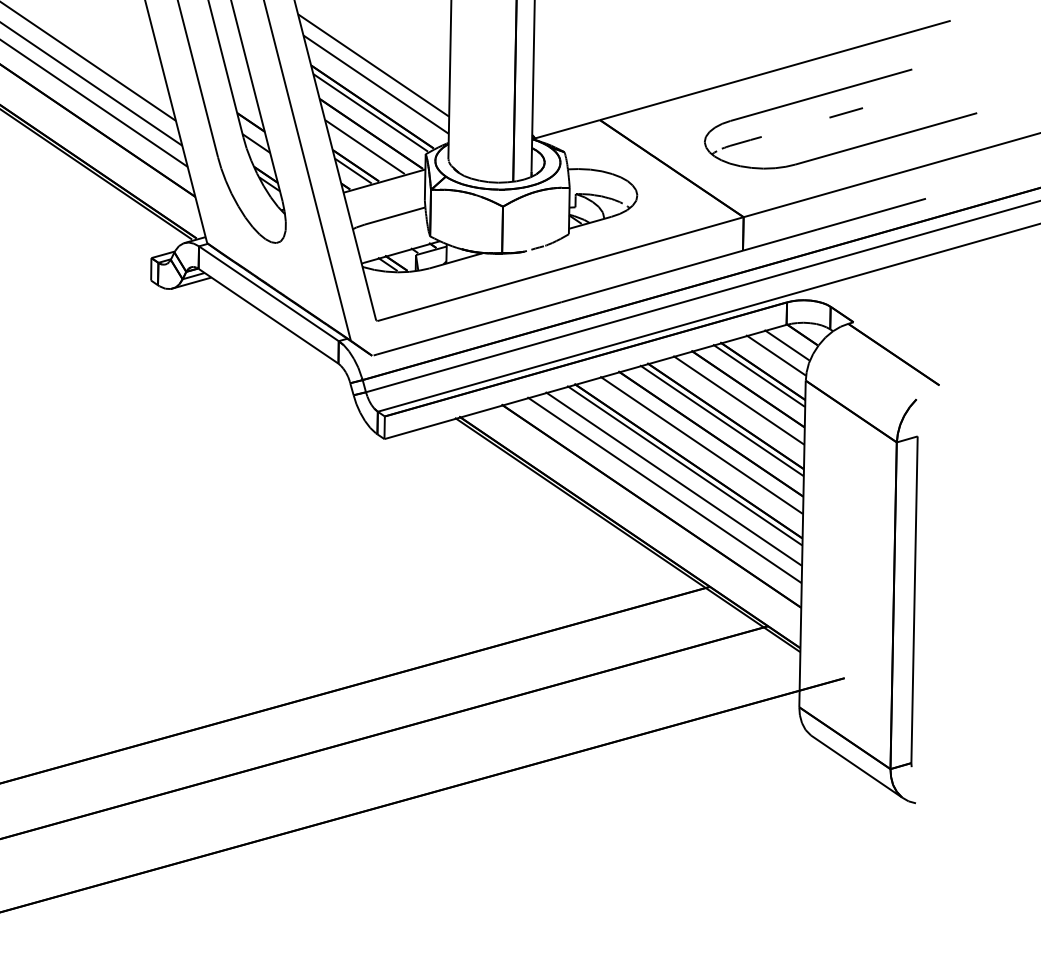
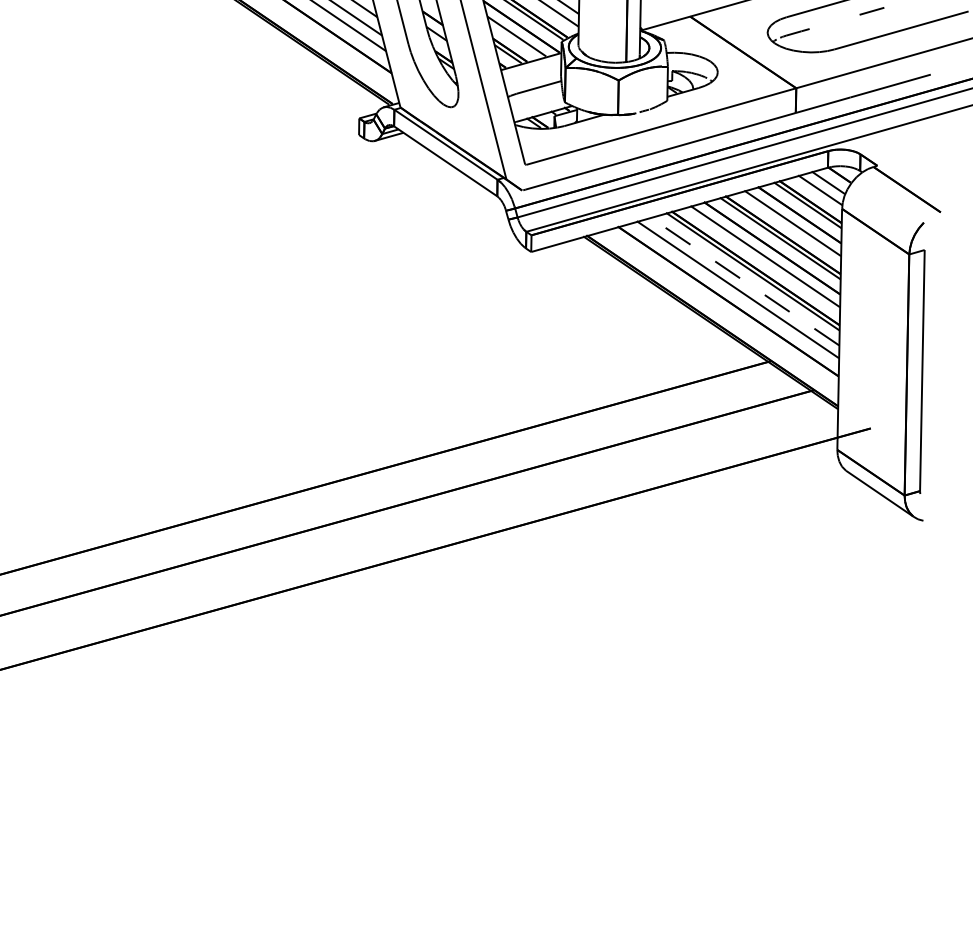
line: (673, 479) -> (744, 281), solid -> dashed

